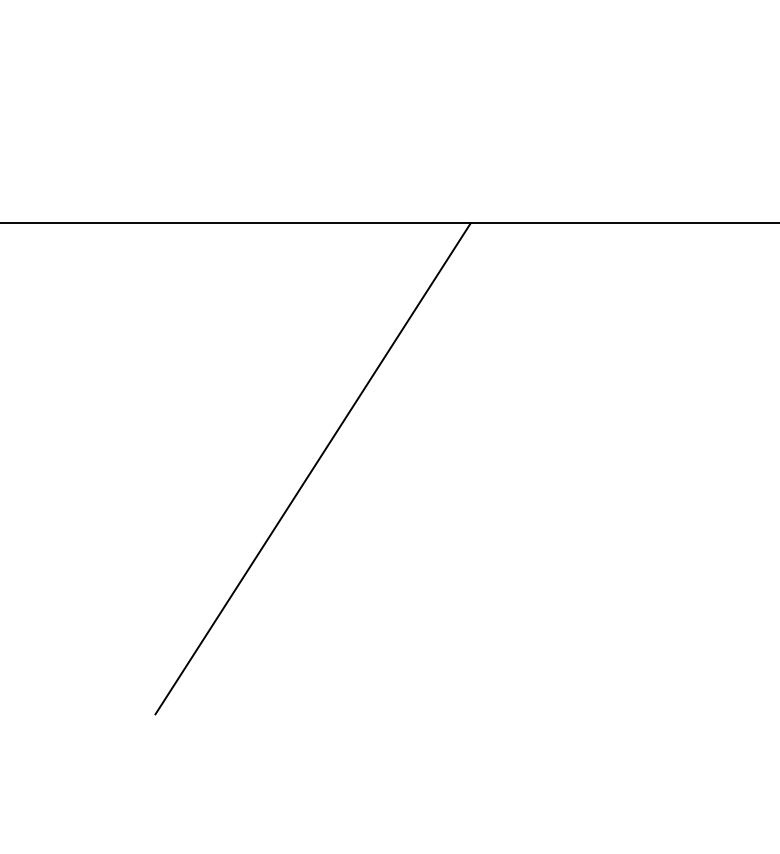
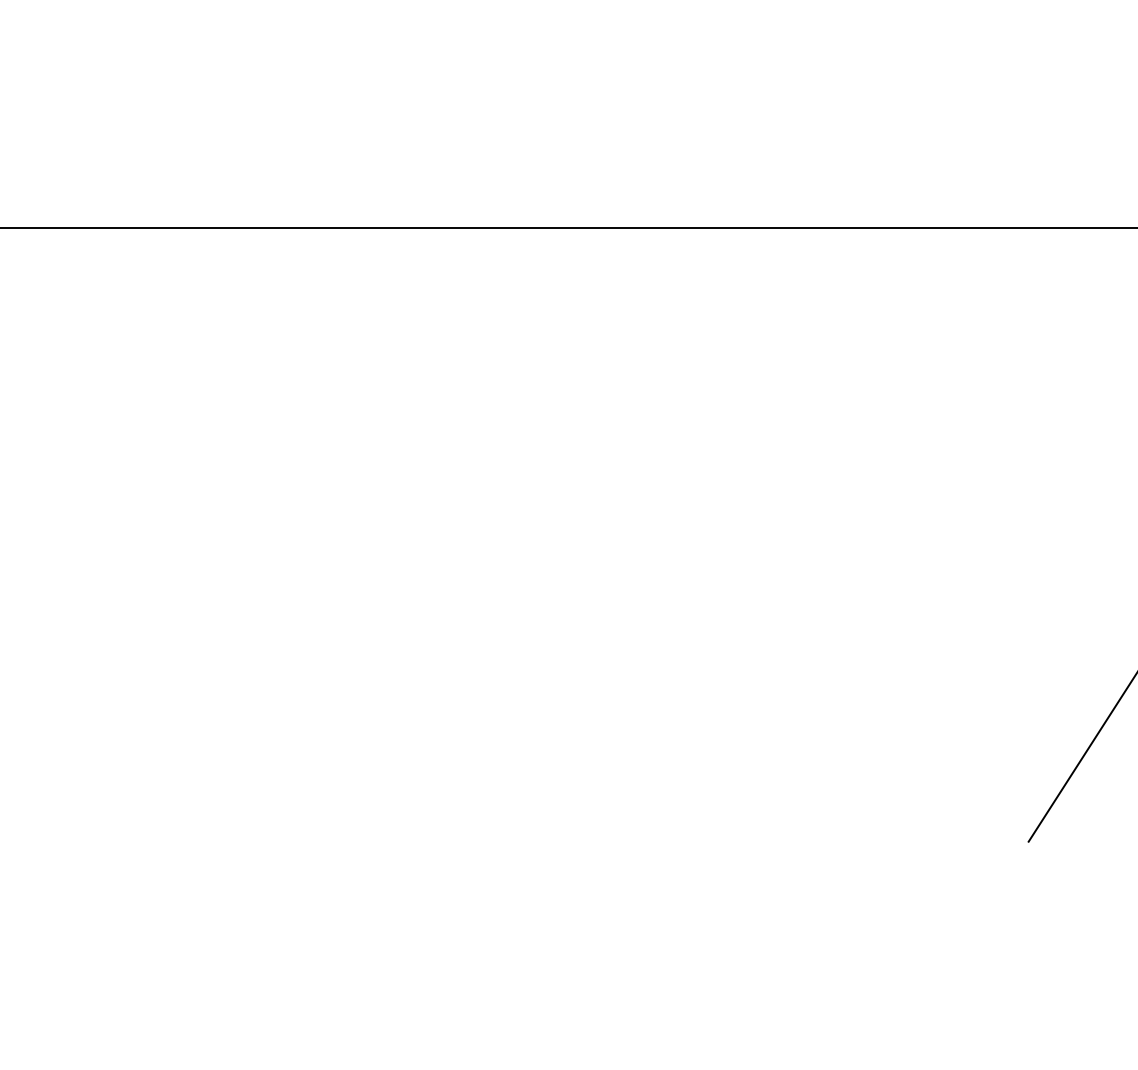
line: (312, 468) -> (307, 534), removed

